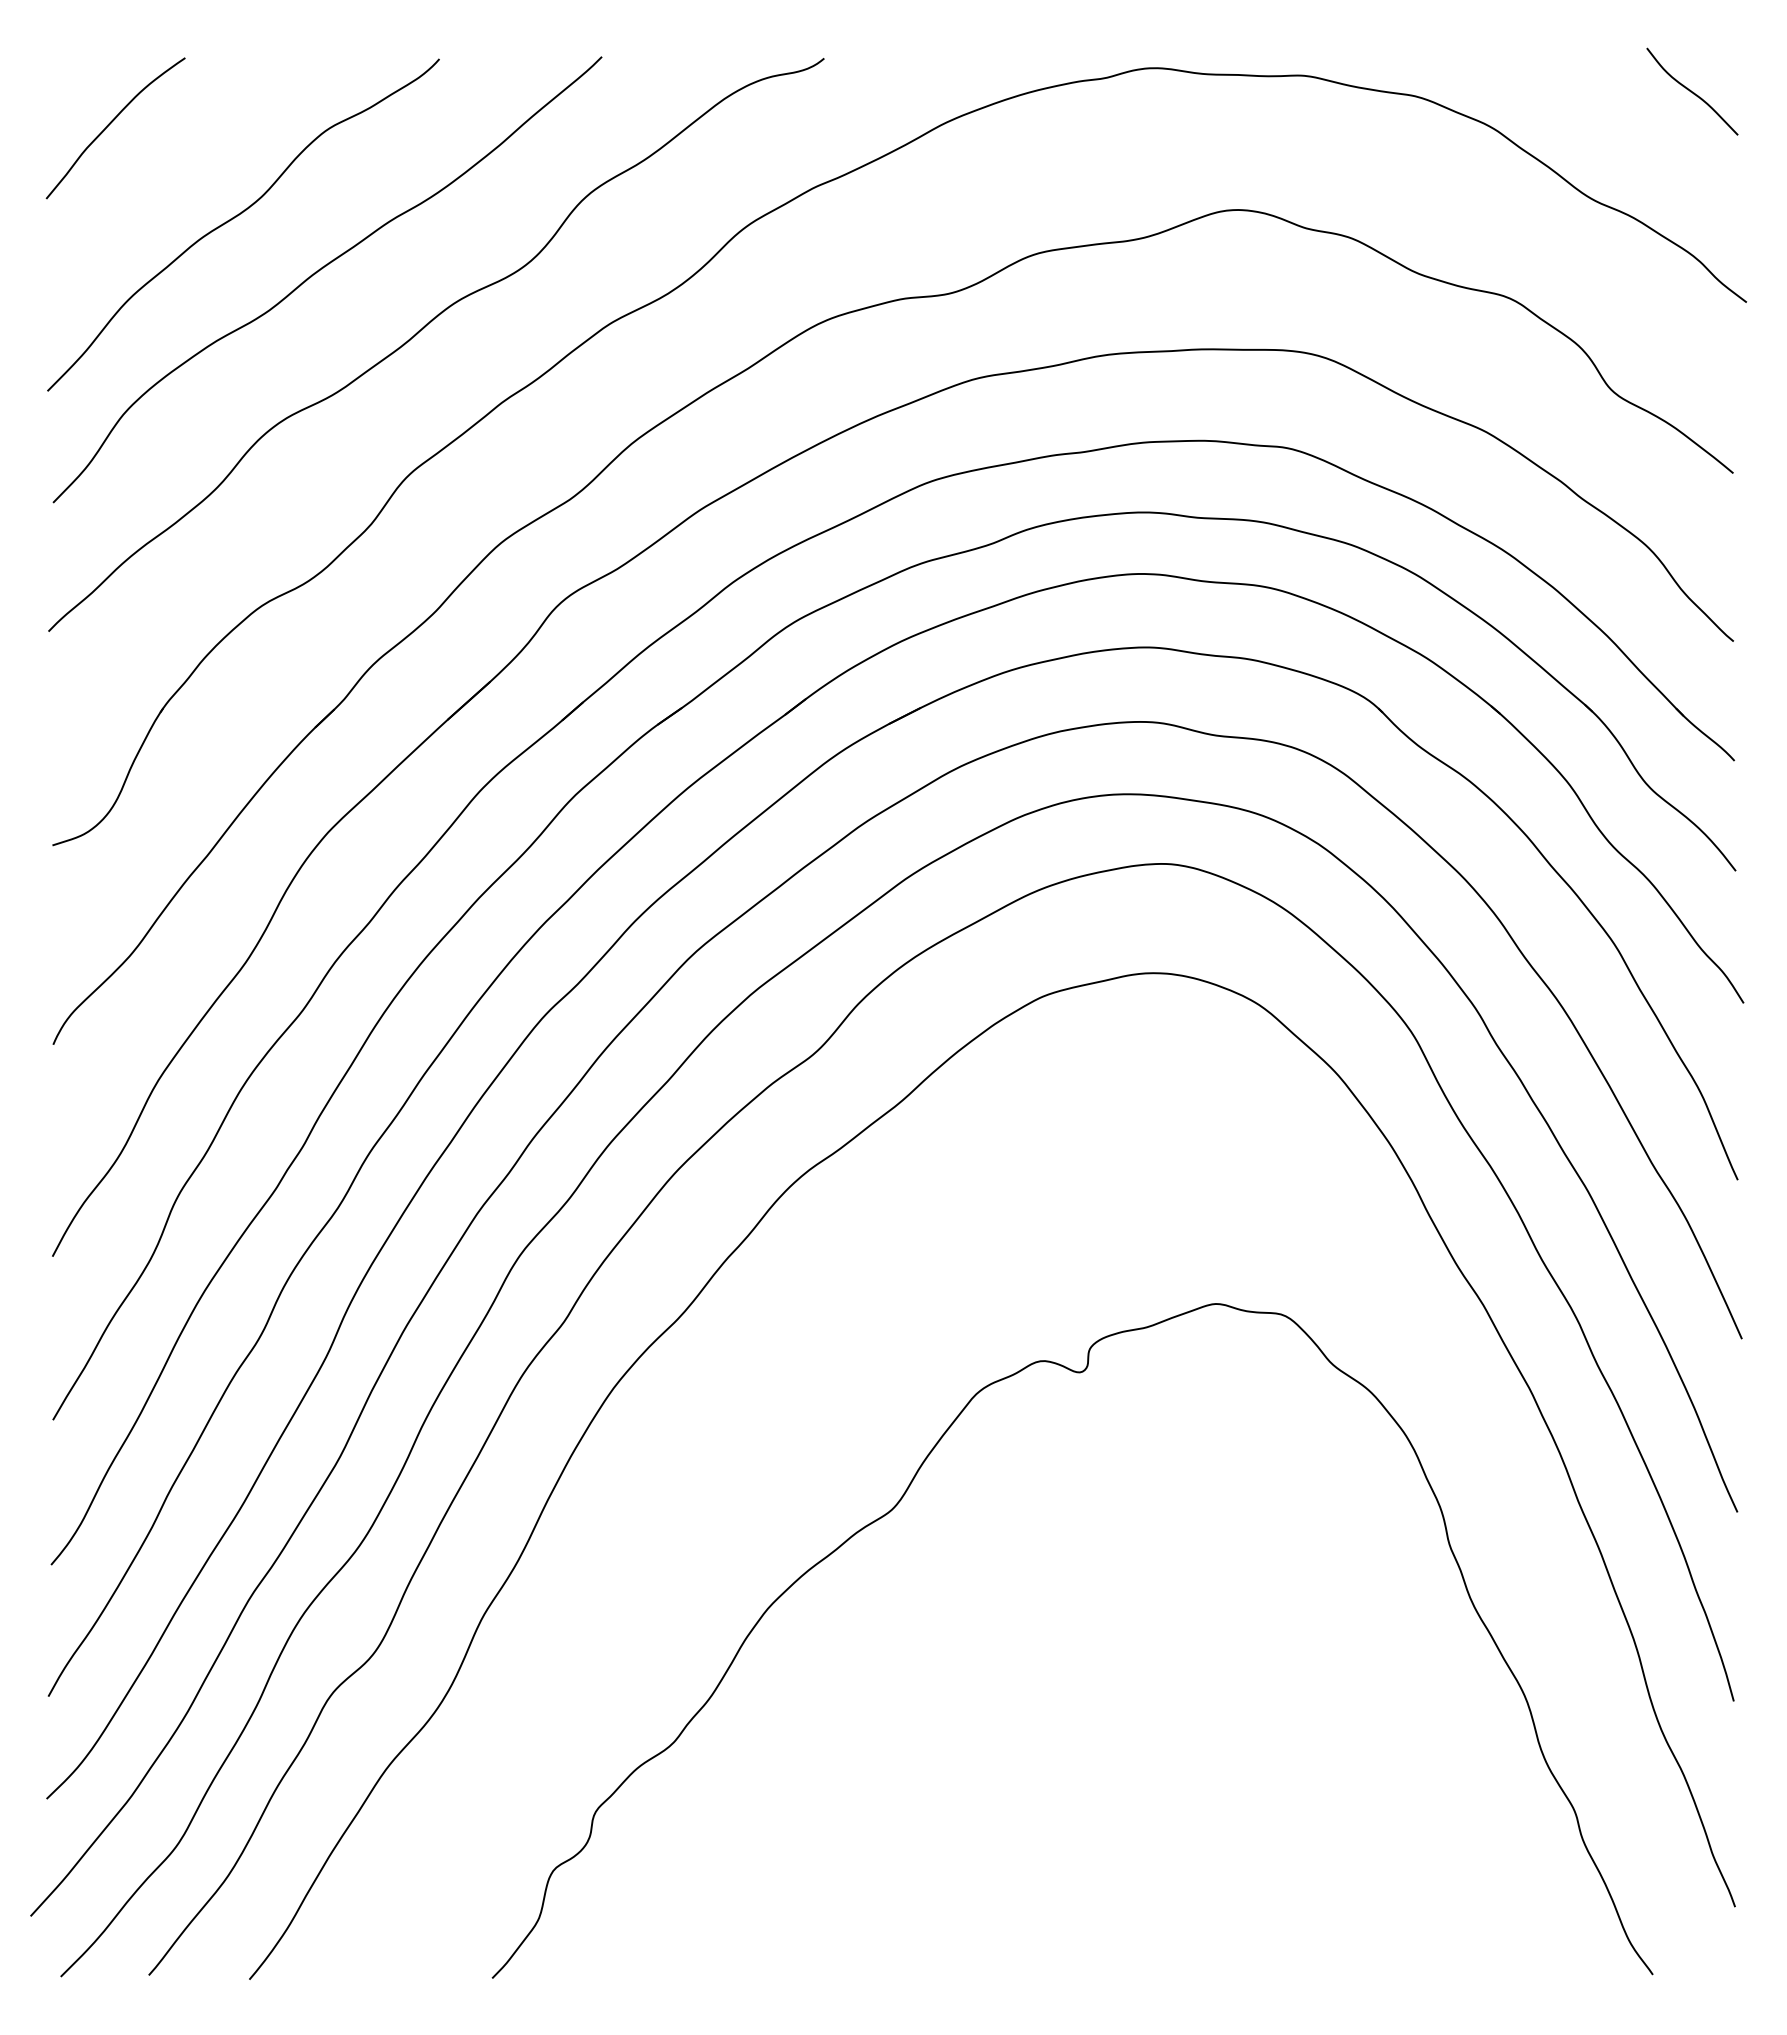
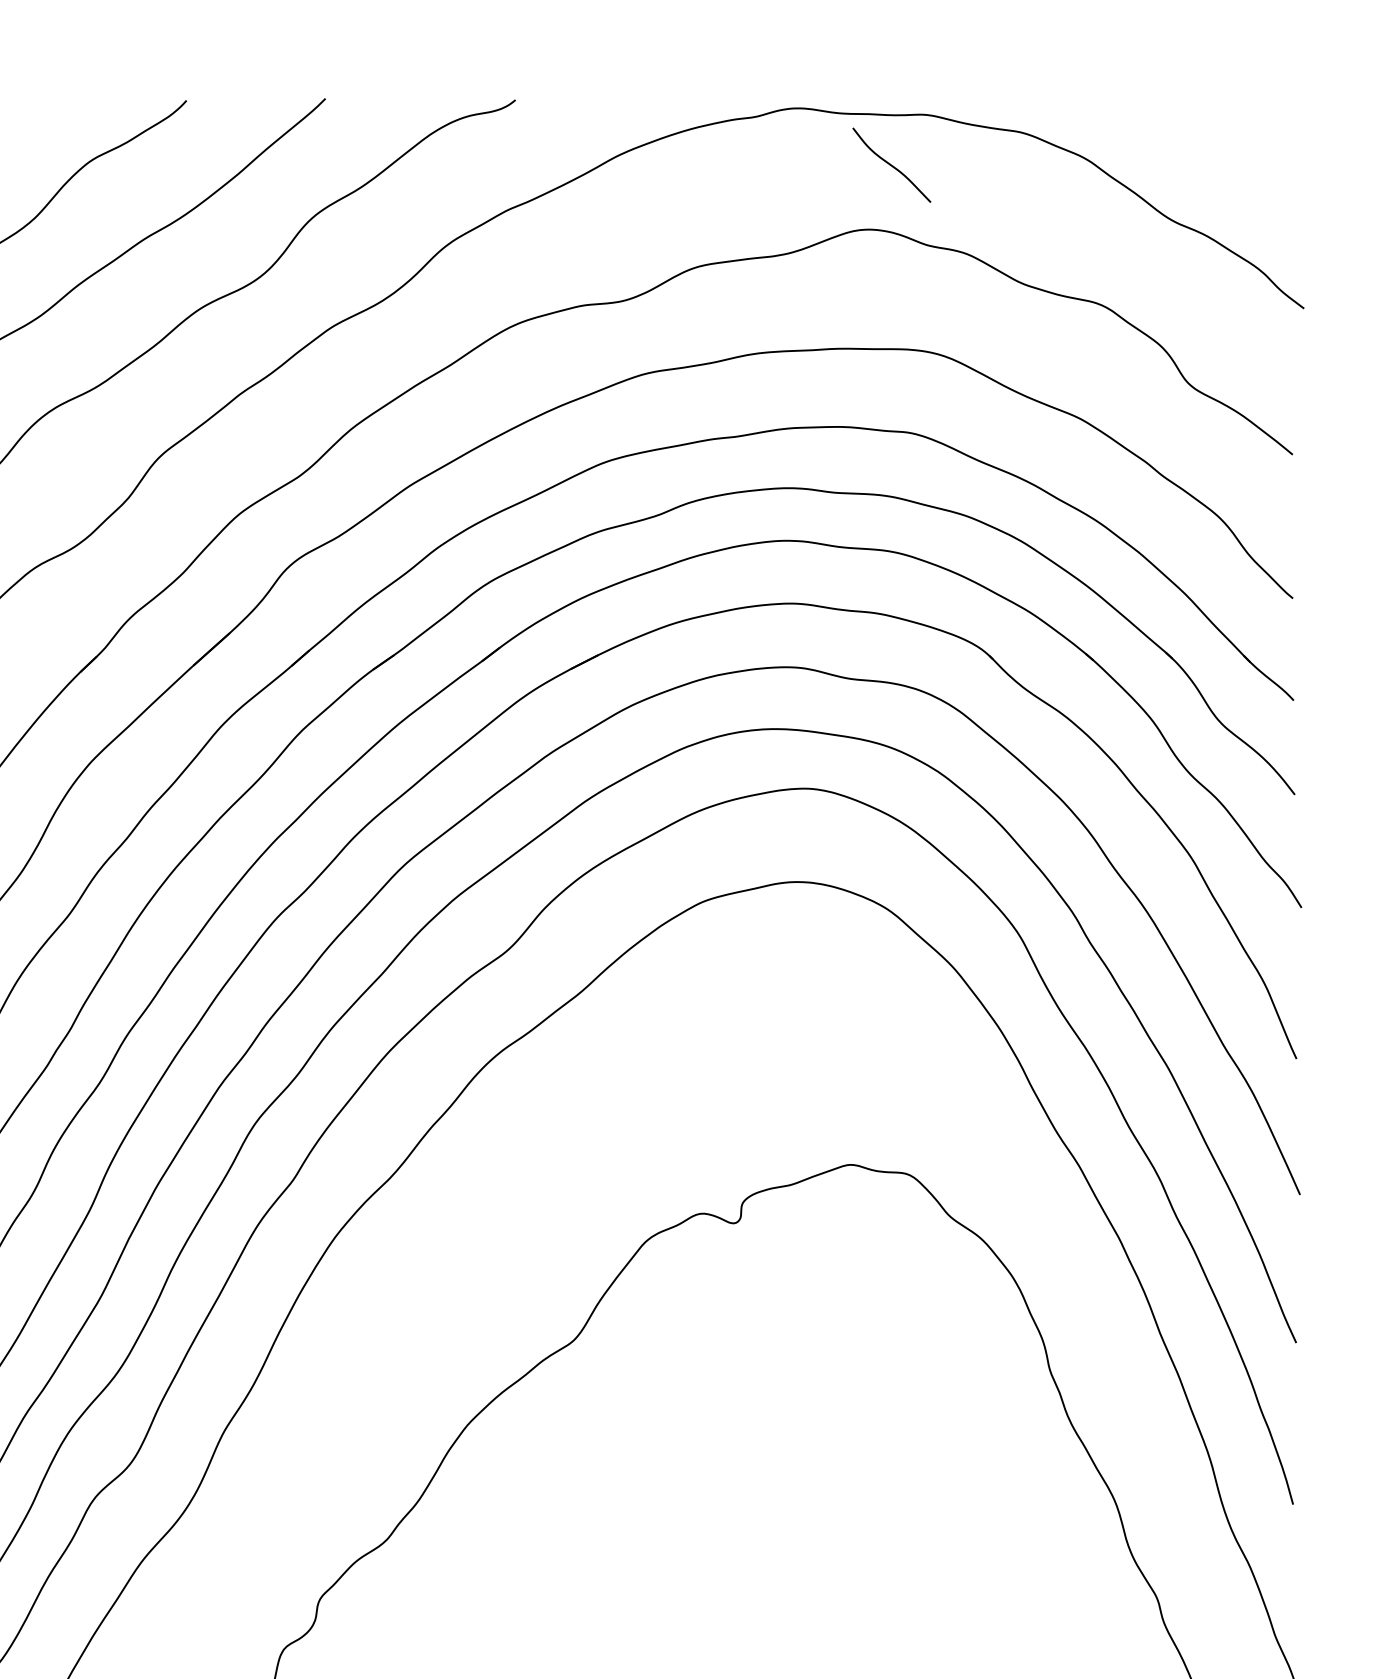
curve: (1692, 91) -> (891, 165), moved

